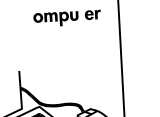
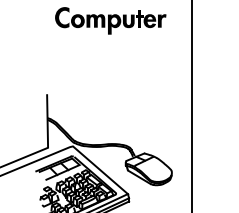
fill: (81, 13) -> (139, 18), added
fill: (27, 15) -> (62, 17), added

